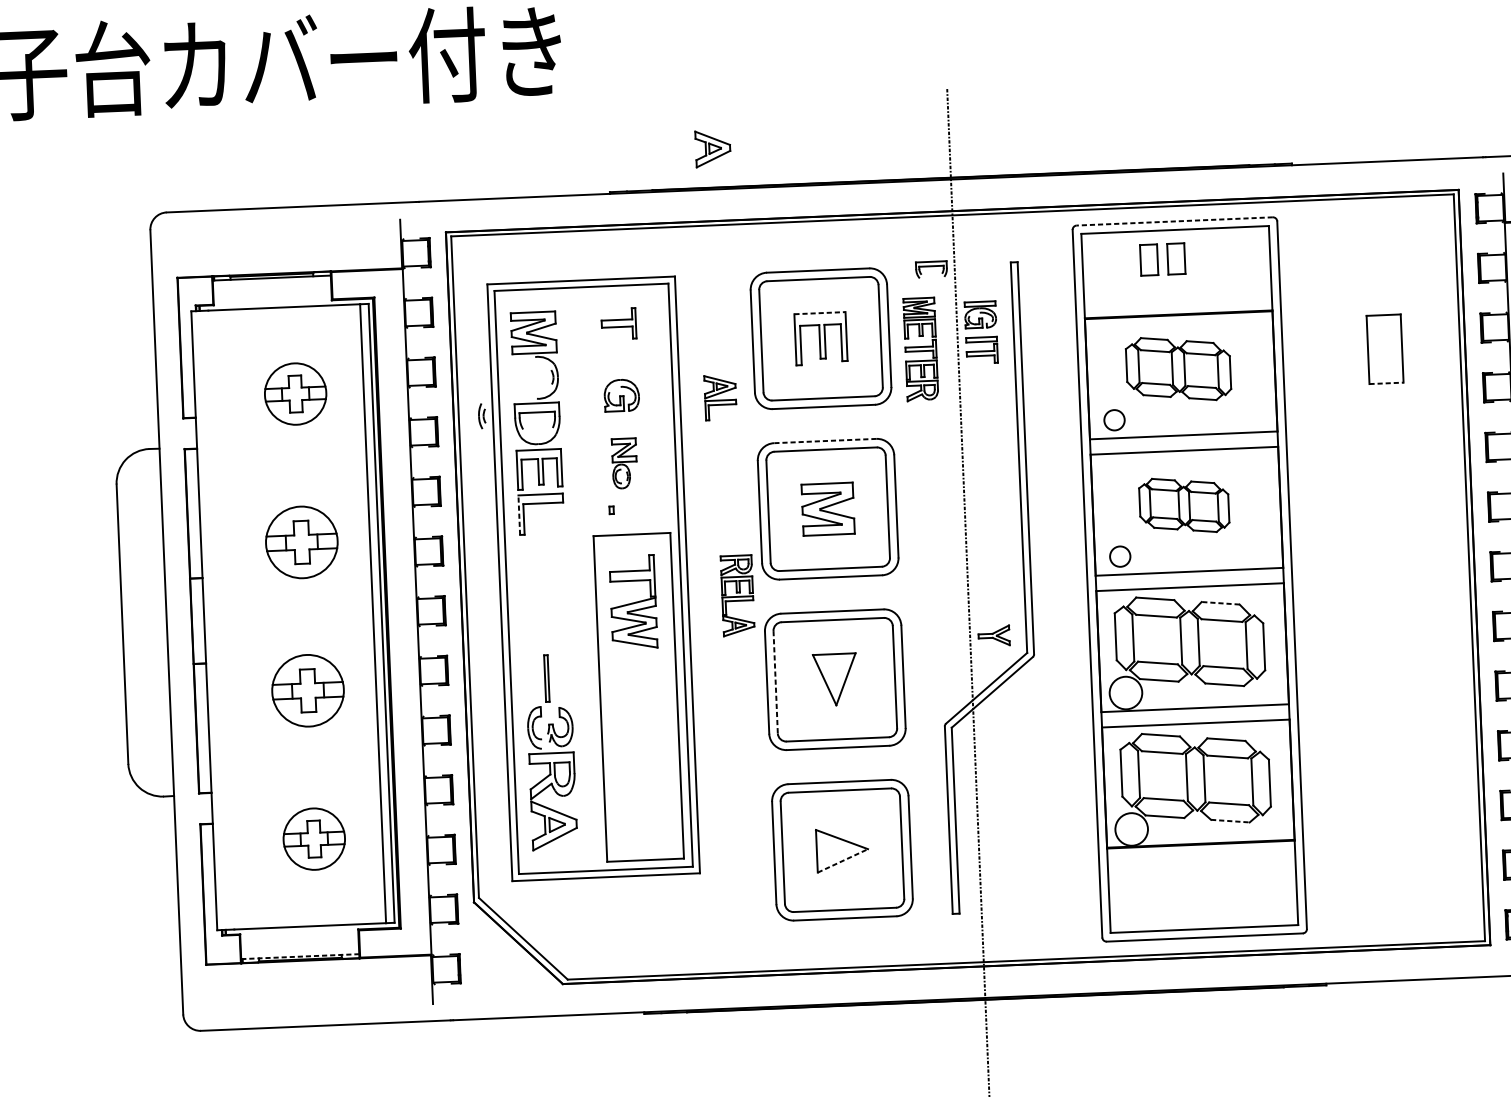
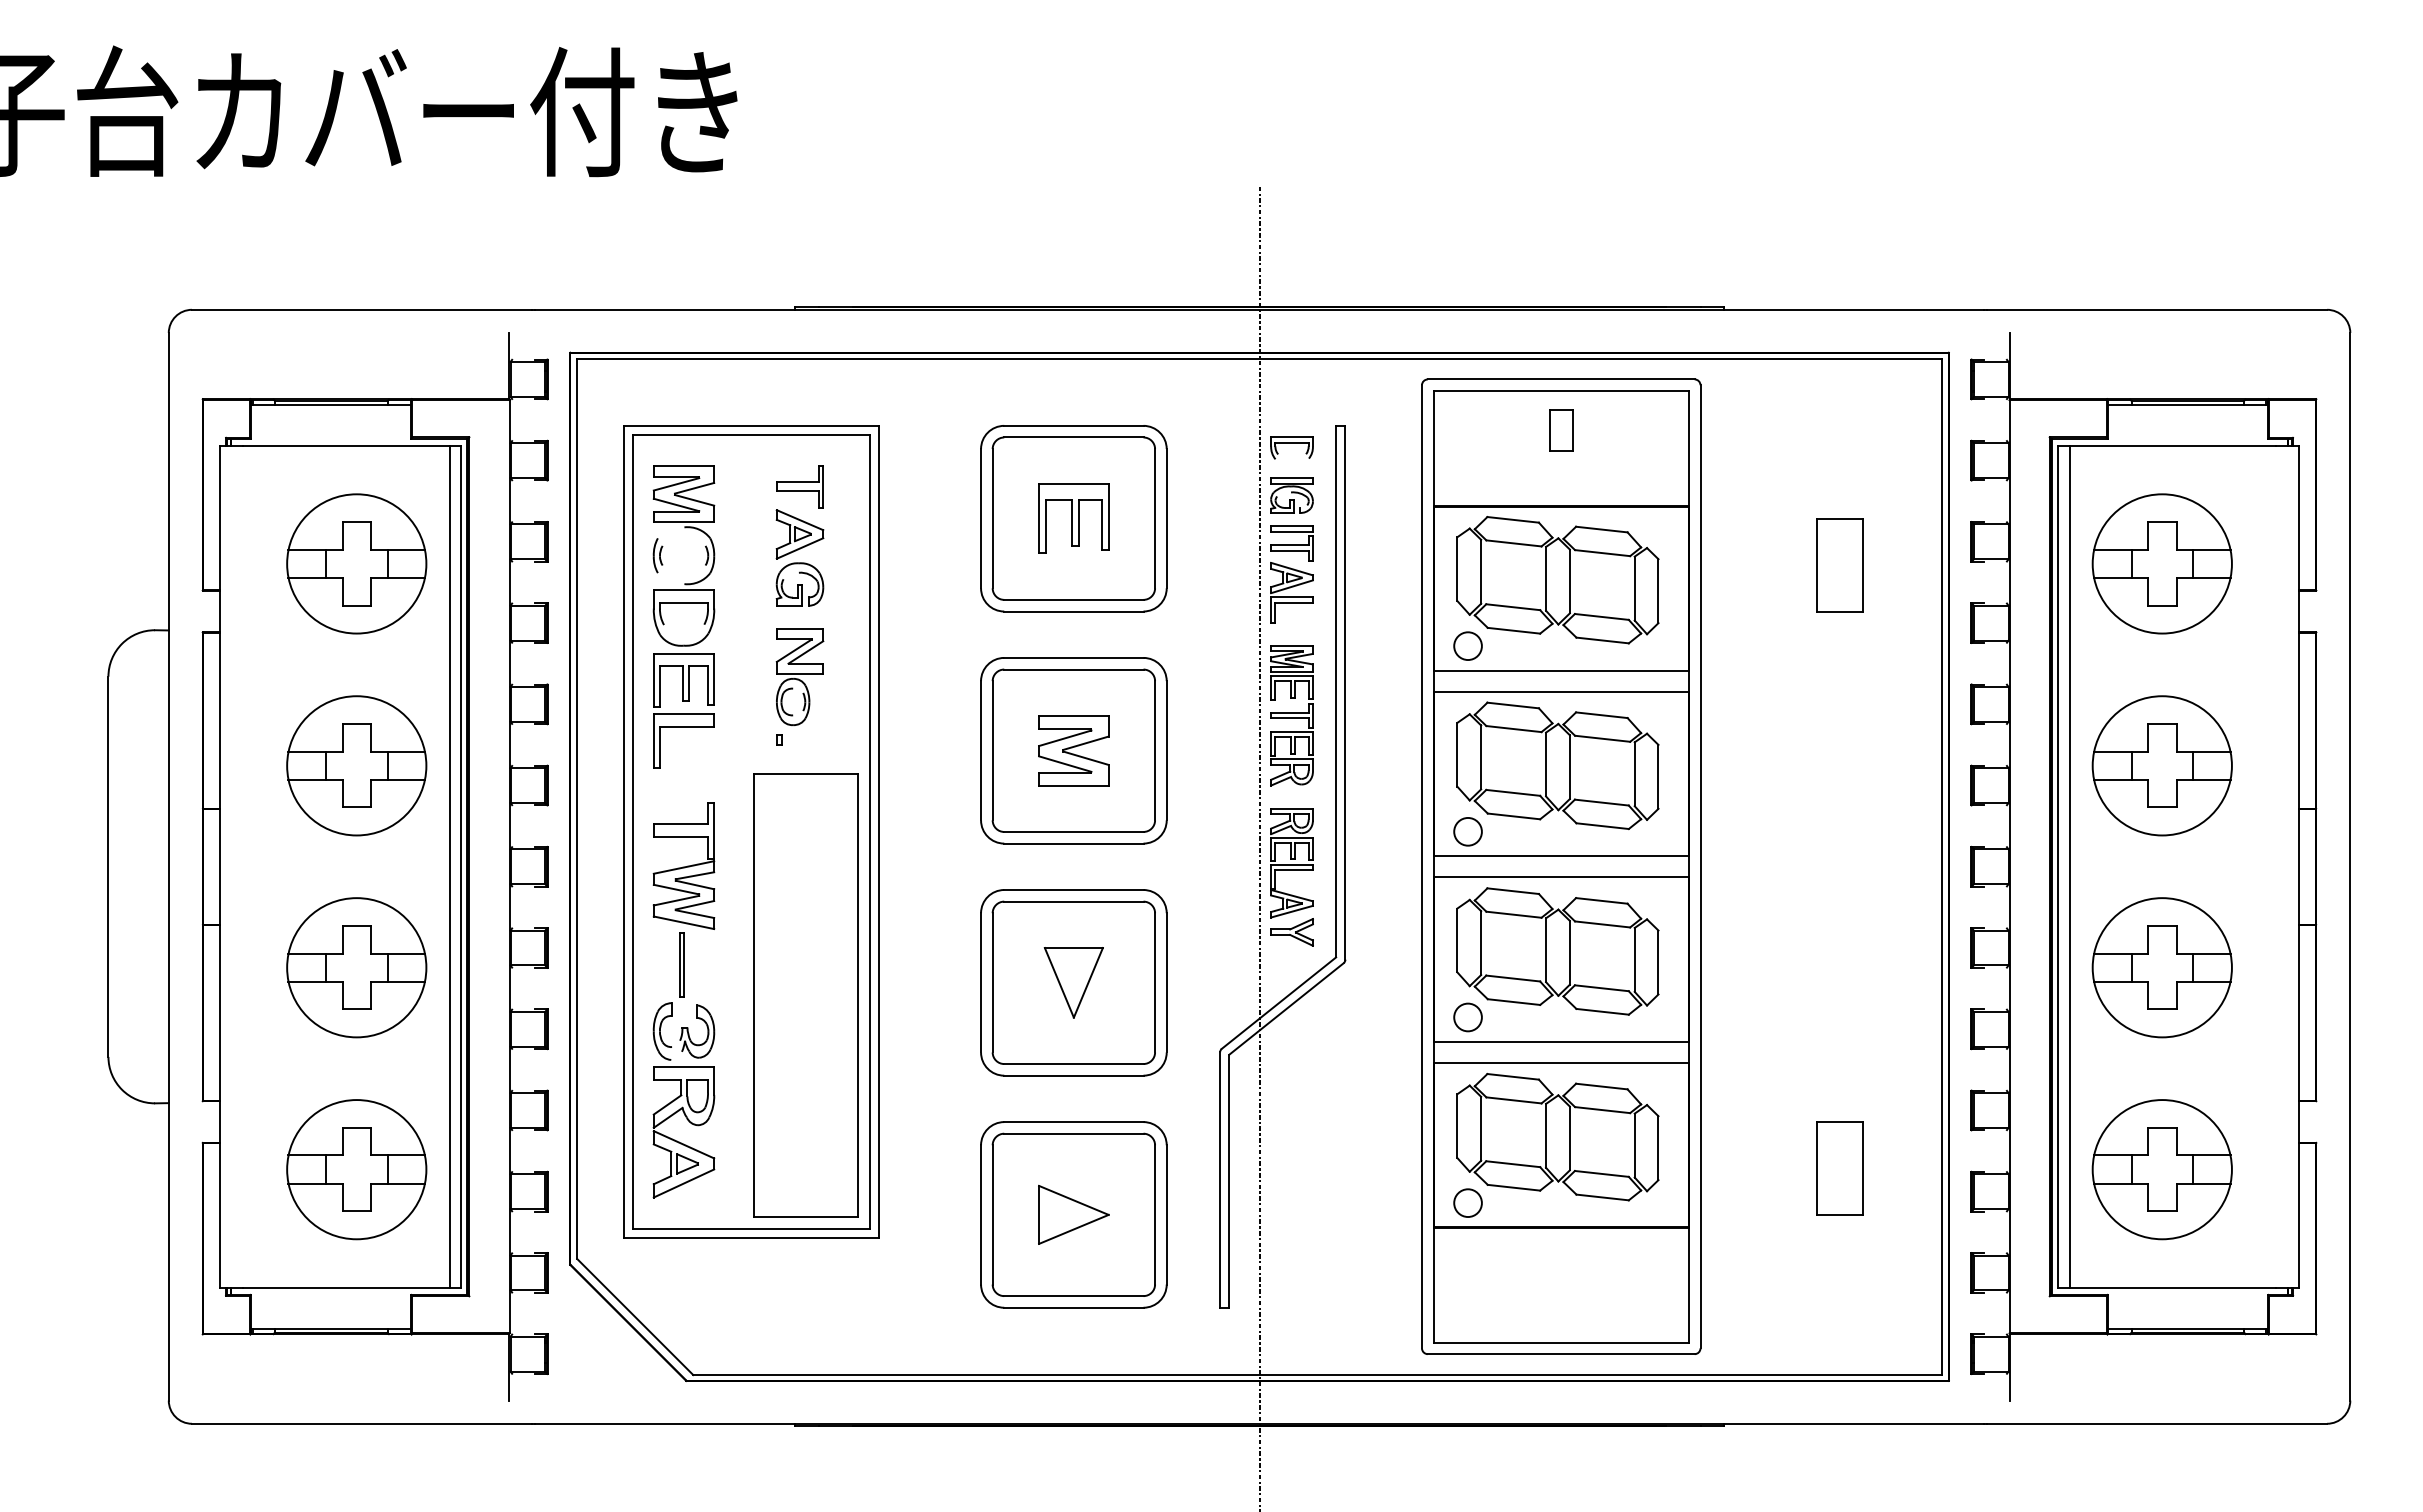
part: (712, 148) -> (799, 534), moved
line: (1174, 221) -> (1560, 379), dashed -> solid
part: (1149, 260) -> (1524, 430), removed
part: (931, 269) -> (1291, 447), moved
line: (819, 312) -> (1073, 483), dashed -> solid
part: (920, 349) -> (1291, 715), moved
part: (1178, 369) -> (1557, 580), size x1.43
line: (1387, 383) -> (1840, 611), dashed -> solid
part: (295, 393) -> (356, 563), size x1.67
part: (720, 397) -> (1291, 592), moved
part: (481, 416) -> (657, 555), moved
line: (825, 440) -> (1073, 657), dashed -> solid
part: (624, 463) -> (799, 676), size x1.43
part: (1183, 505) -> (1557, 765), size x1.67
line: (519, 515) -> (653, 741), dashed -> solid
part: (301, 542) -> (356, 765), size x1.43
part: (737, 596) -> (1291, 863), moved
part: (633, 601) -> (683, 865), moved
line: (1220, 603) -> (1601, 900), dashed -> solid
line: (775, 682) -> (992, 982), dashed -> solid
part: (307, 690) -> (356, 967), size x1.43
circle: (1125, 693) -> (1467, 1017), size x0.62
part: (1403, 792) -> (1839, 1168), added
line: (1231, 821) -> (1603, 1197), dashed -> solid
circle: (1131, 829) -> (1467, 1203), size x0.62
part: (314, 838) -> (356, 1169), size x1.67
line: (842, 860) -> (1073, 1229), dashed -> solid
line: (300, 956) -> (331, 1328), dashed -> solid

